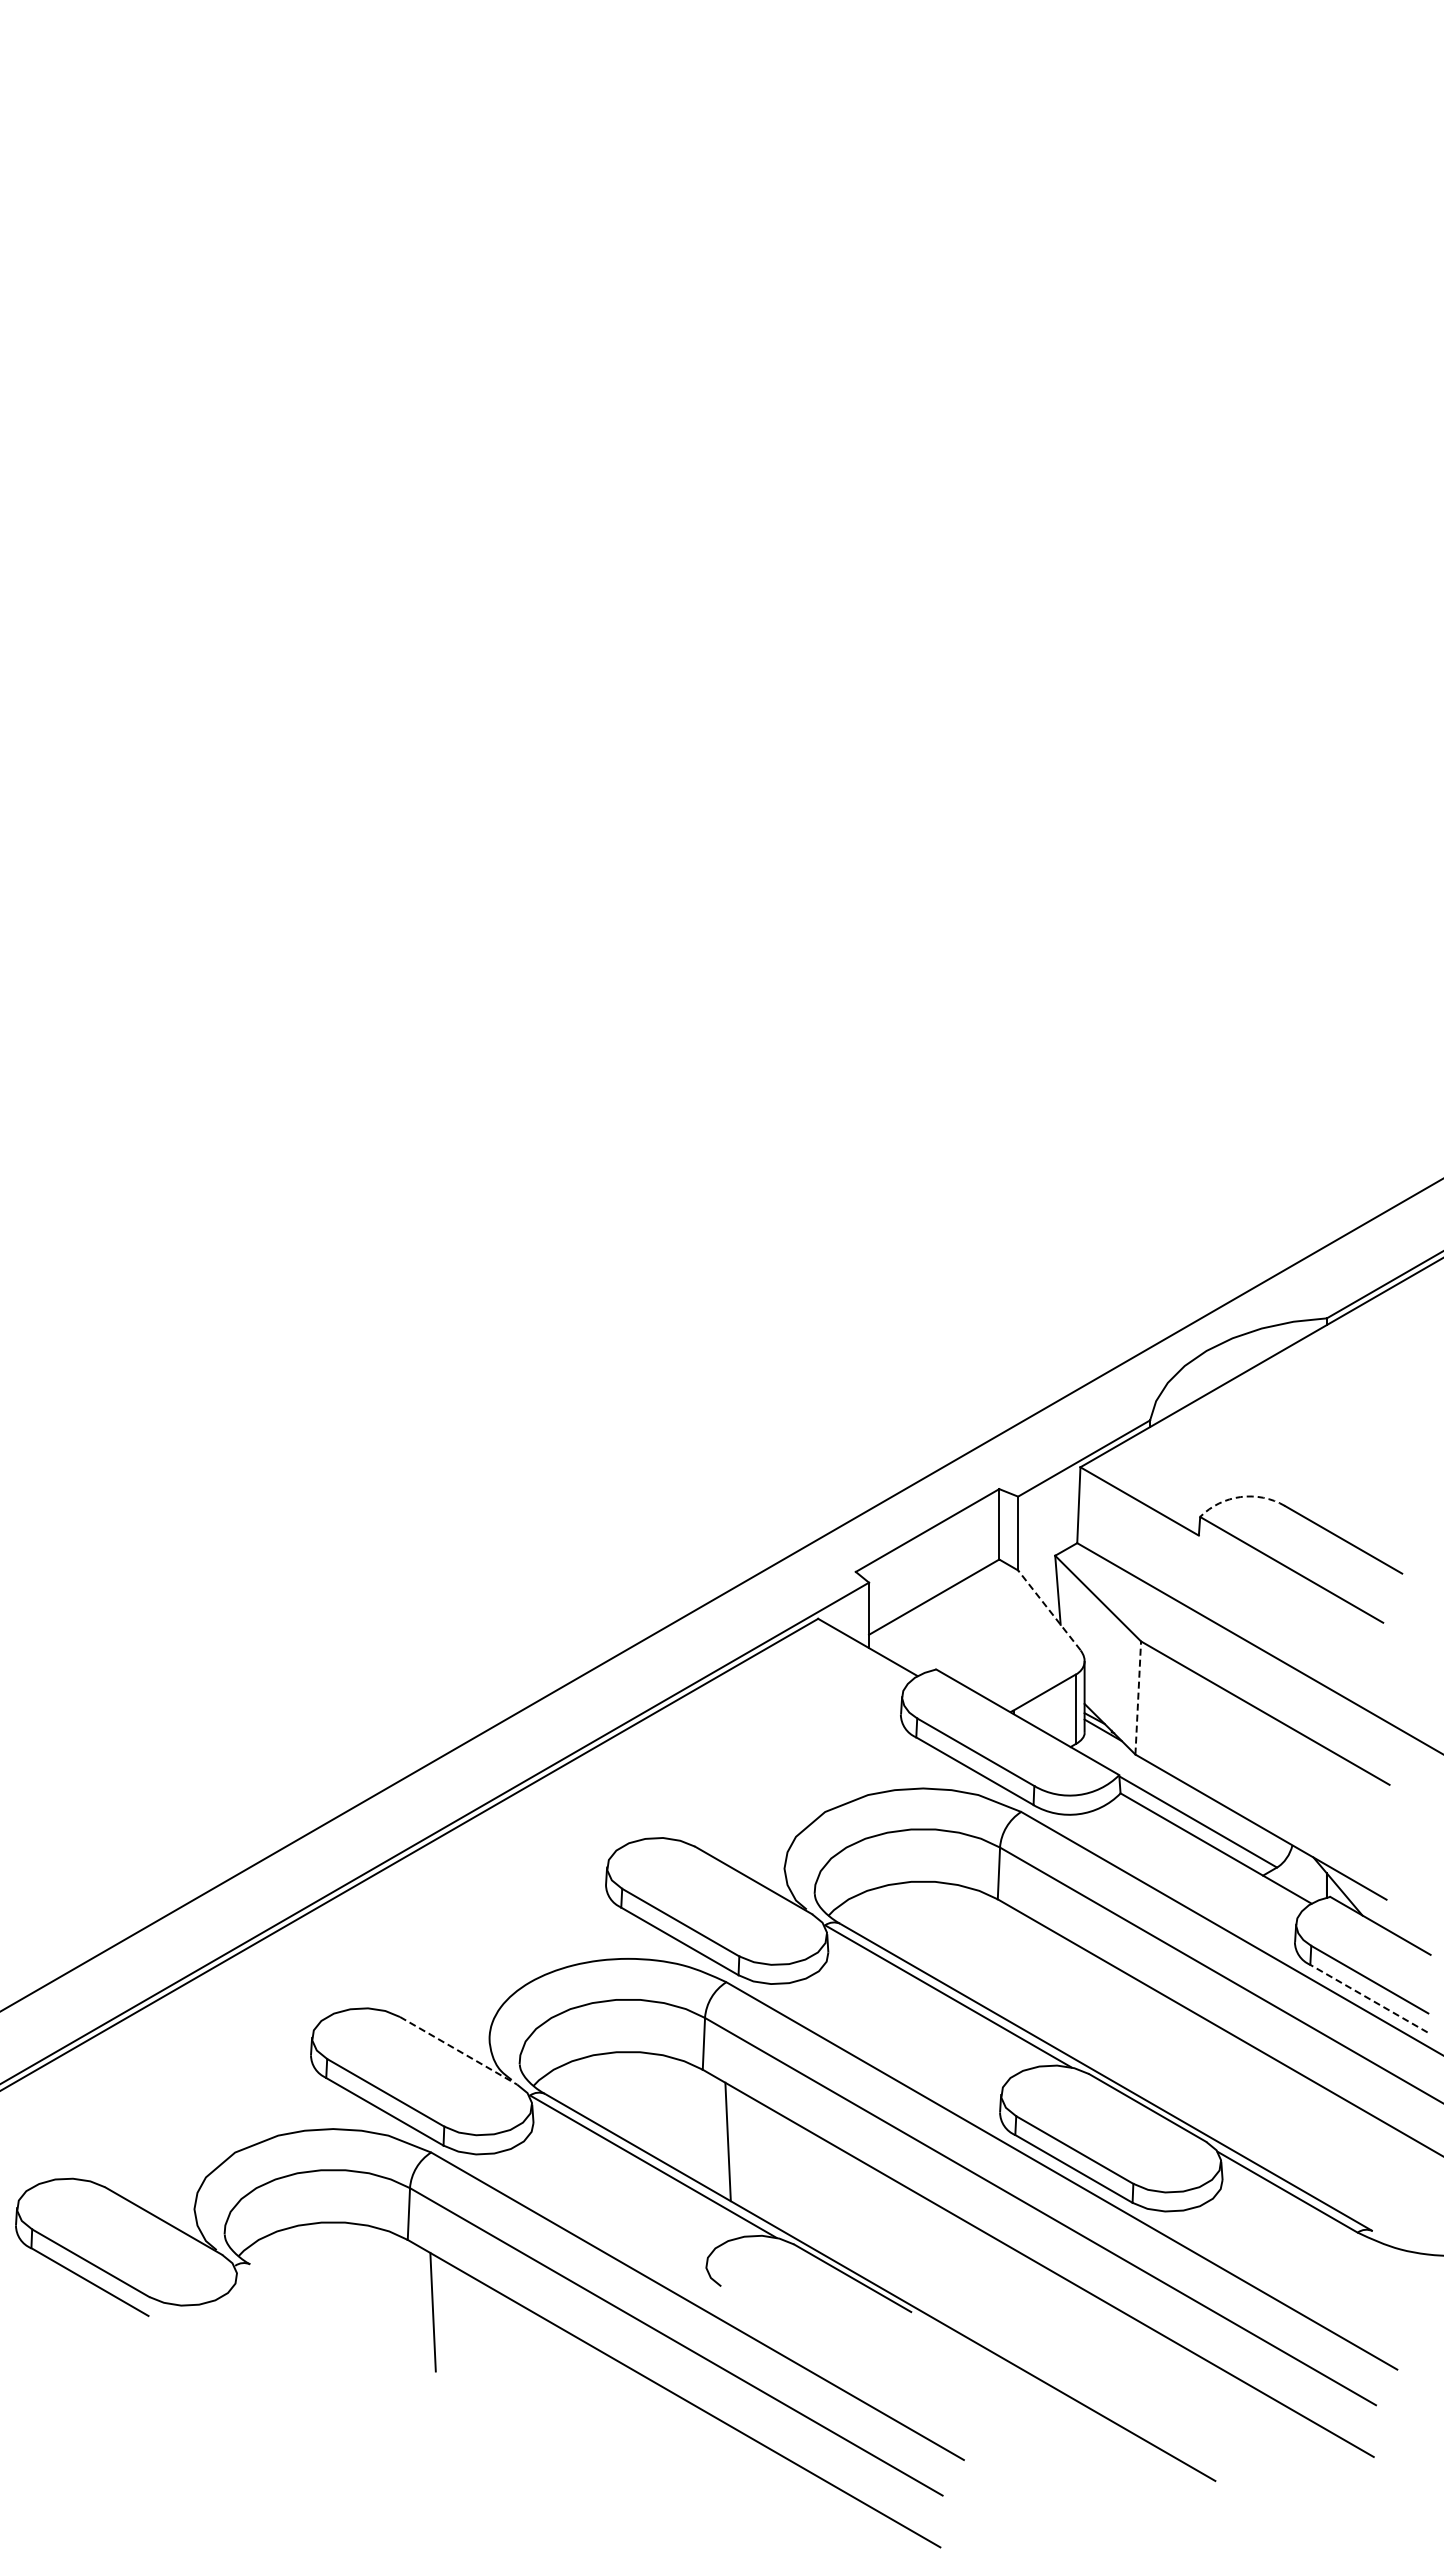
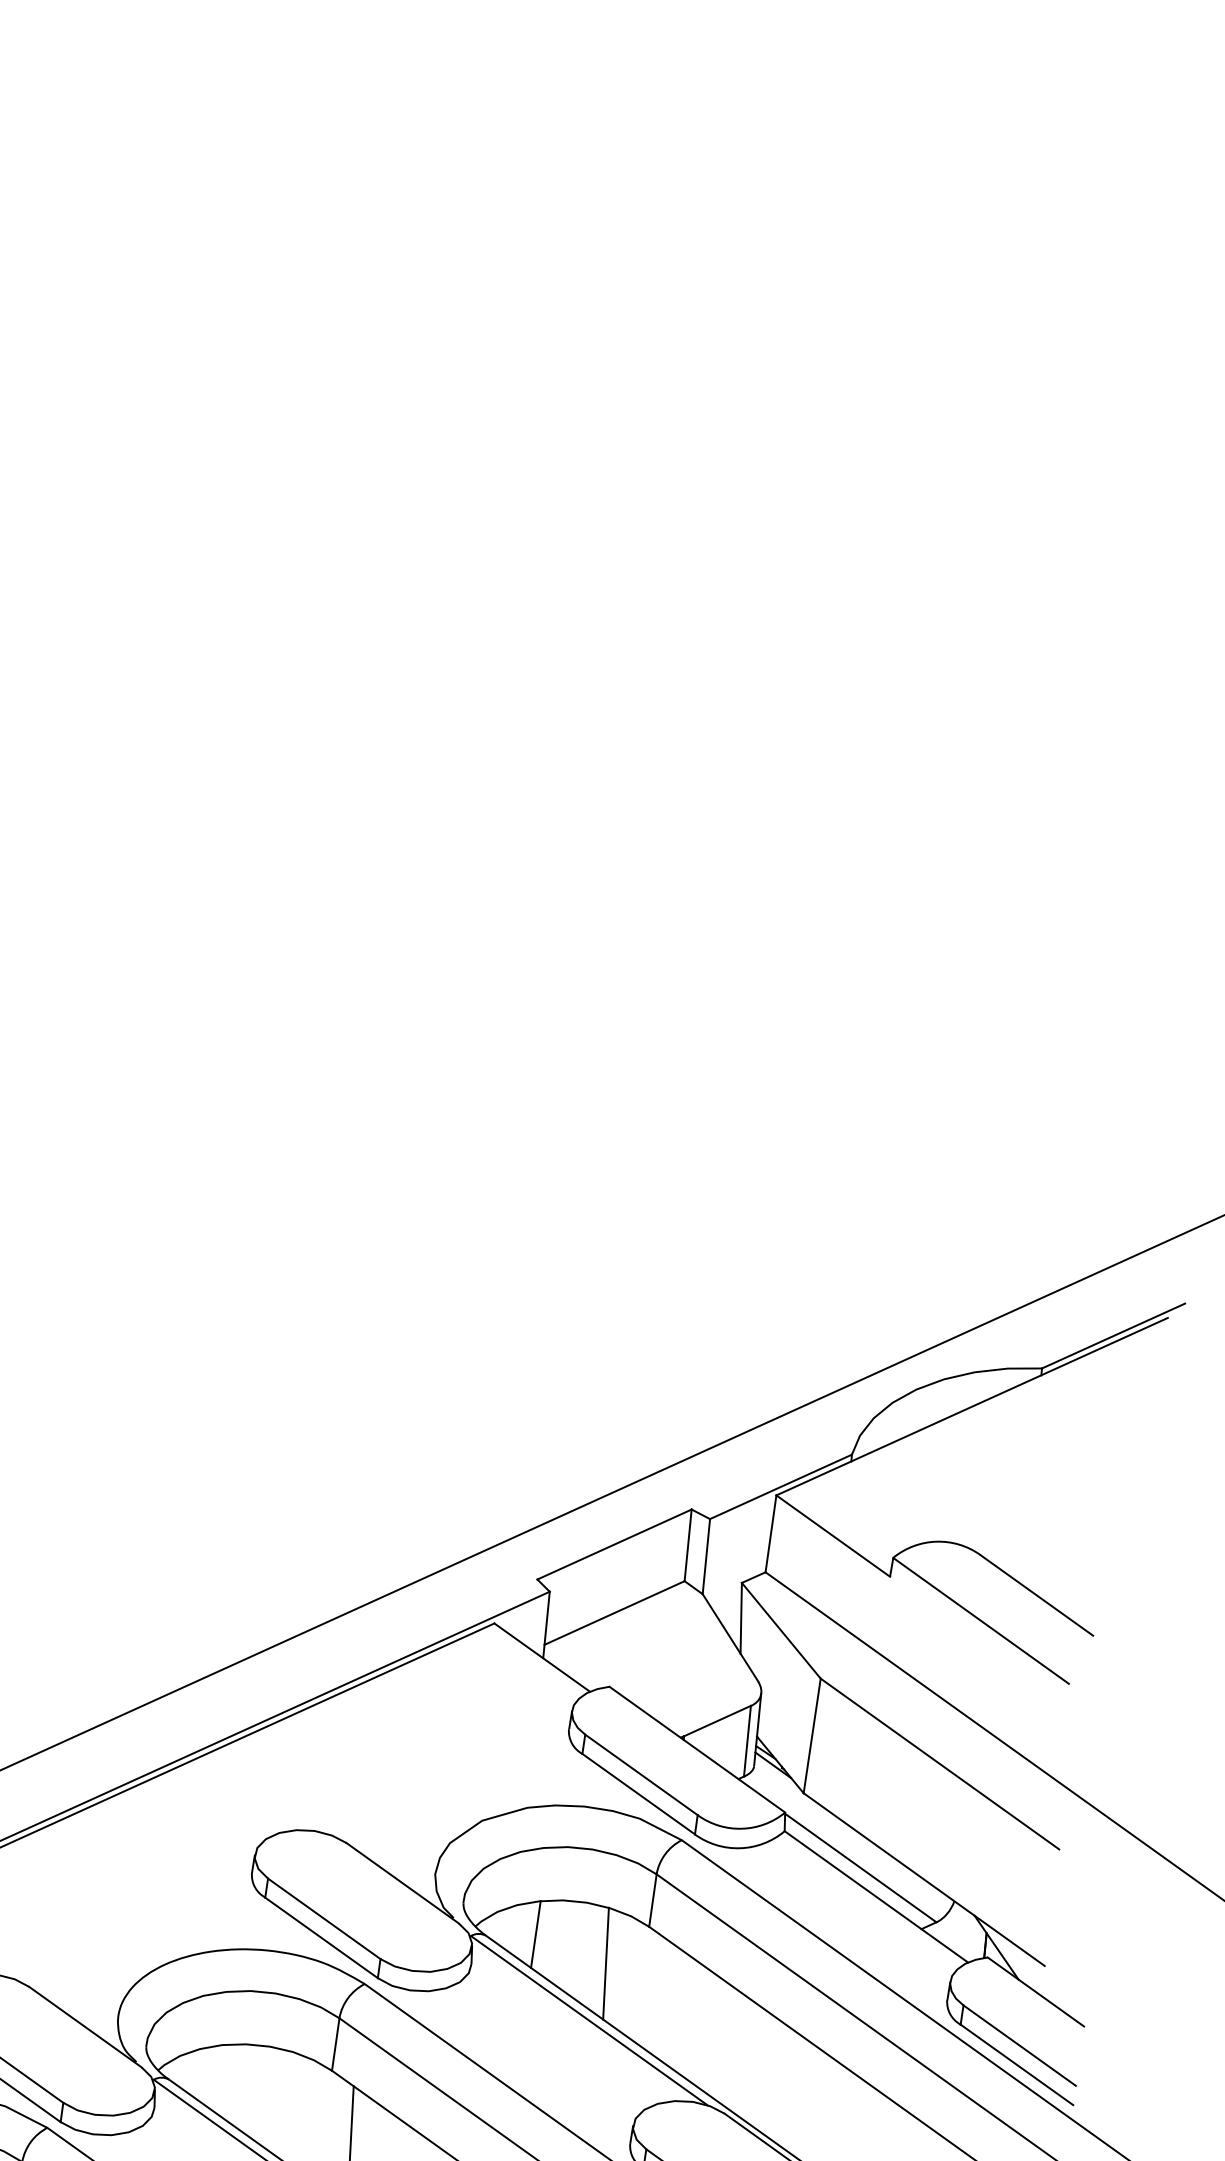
arc: (1240, 1497) -> (936, 1542), dashed -> solid
line: (1049, 1610) -> (730, 1638), dashed -> solid
line: (1138, 1698) -> (812, 1736), dashed -> solid
line: (887, 1917) -> (535, 1934), added
line: (958, 1939) -> (605, 1963), added
line: (1368, 1998) -> (1016, 2064), dashed -> solid
line: (458, 2050) -> (85, 2026), dashed -> solid

